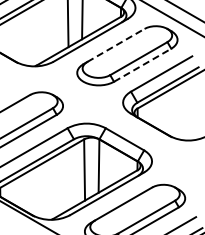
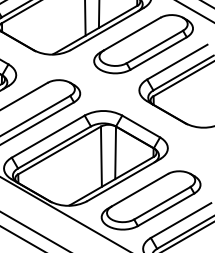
line: (116, 45) -> (132, 34), dashed -> solid
line: (142, 65) -> (158, 53), dashed -> solid

